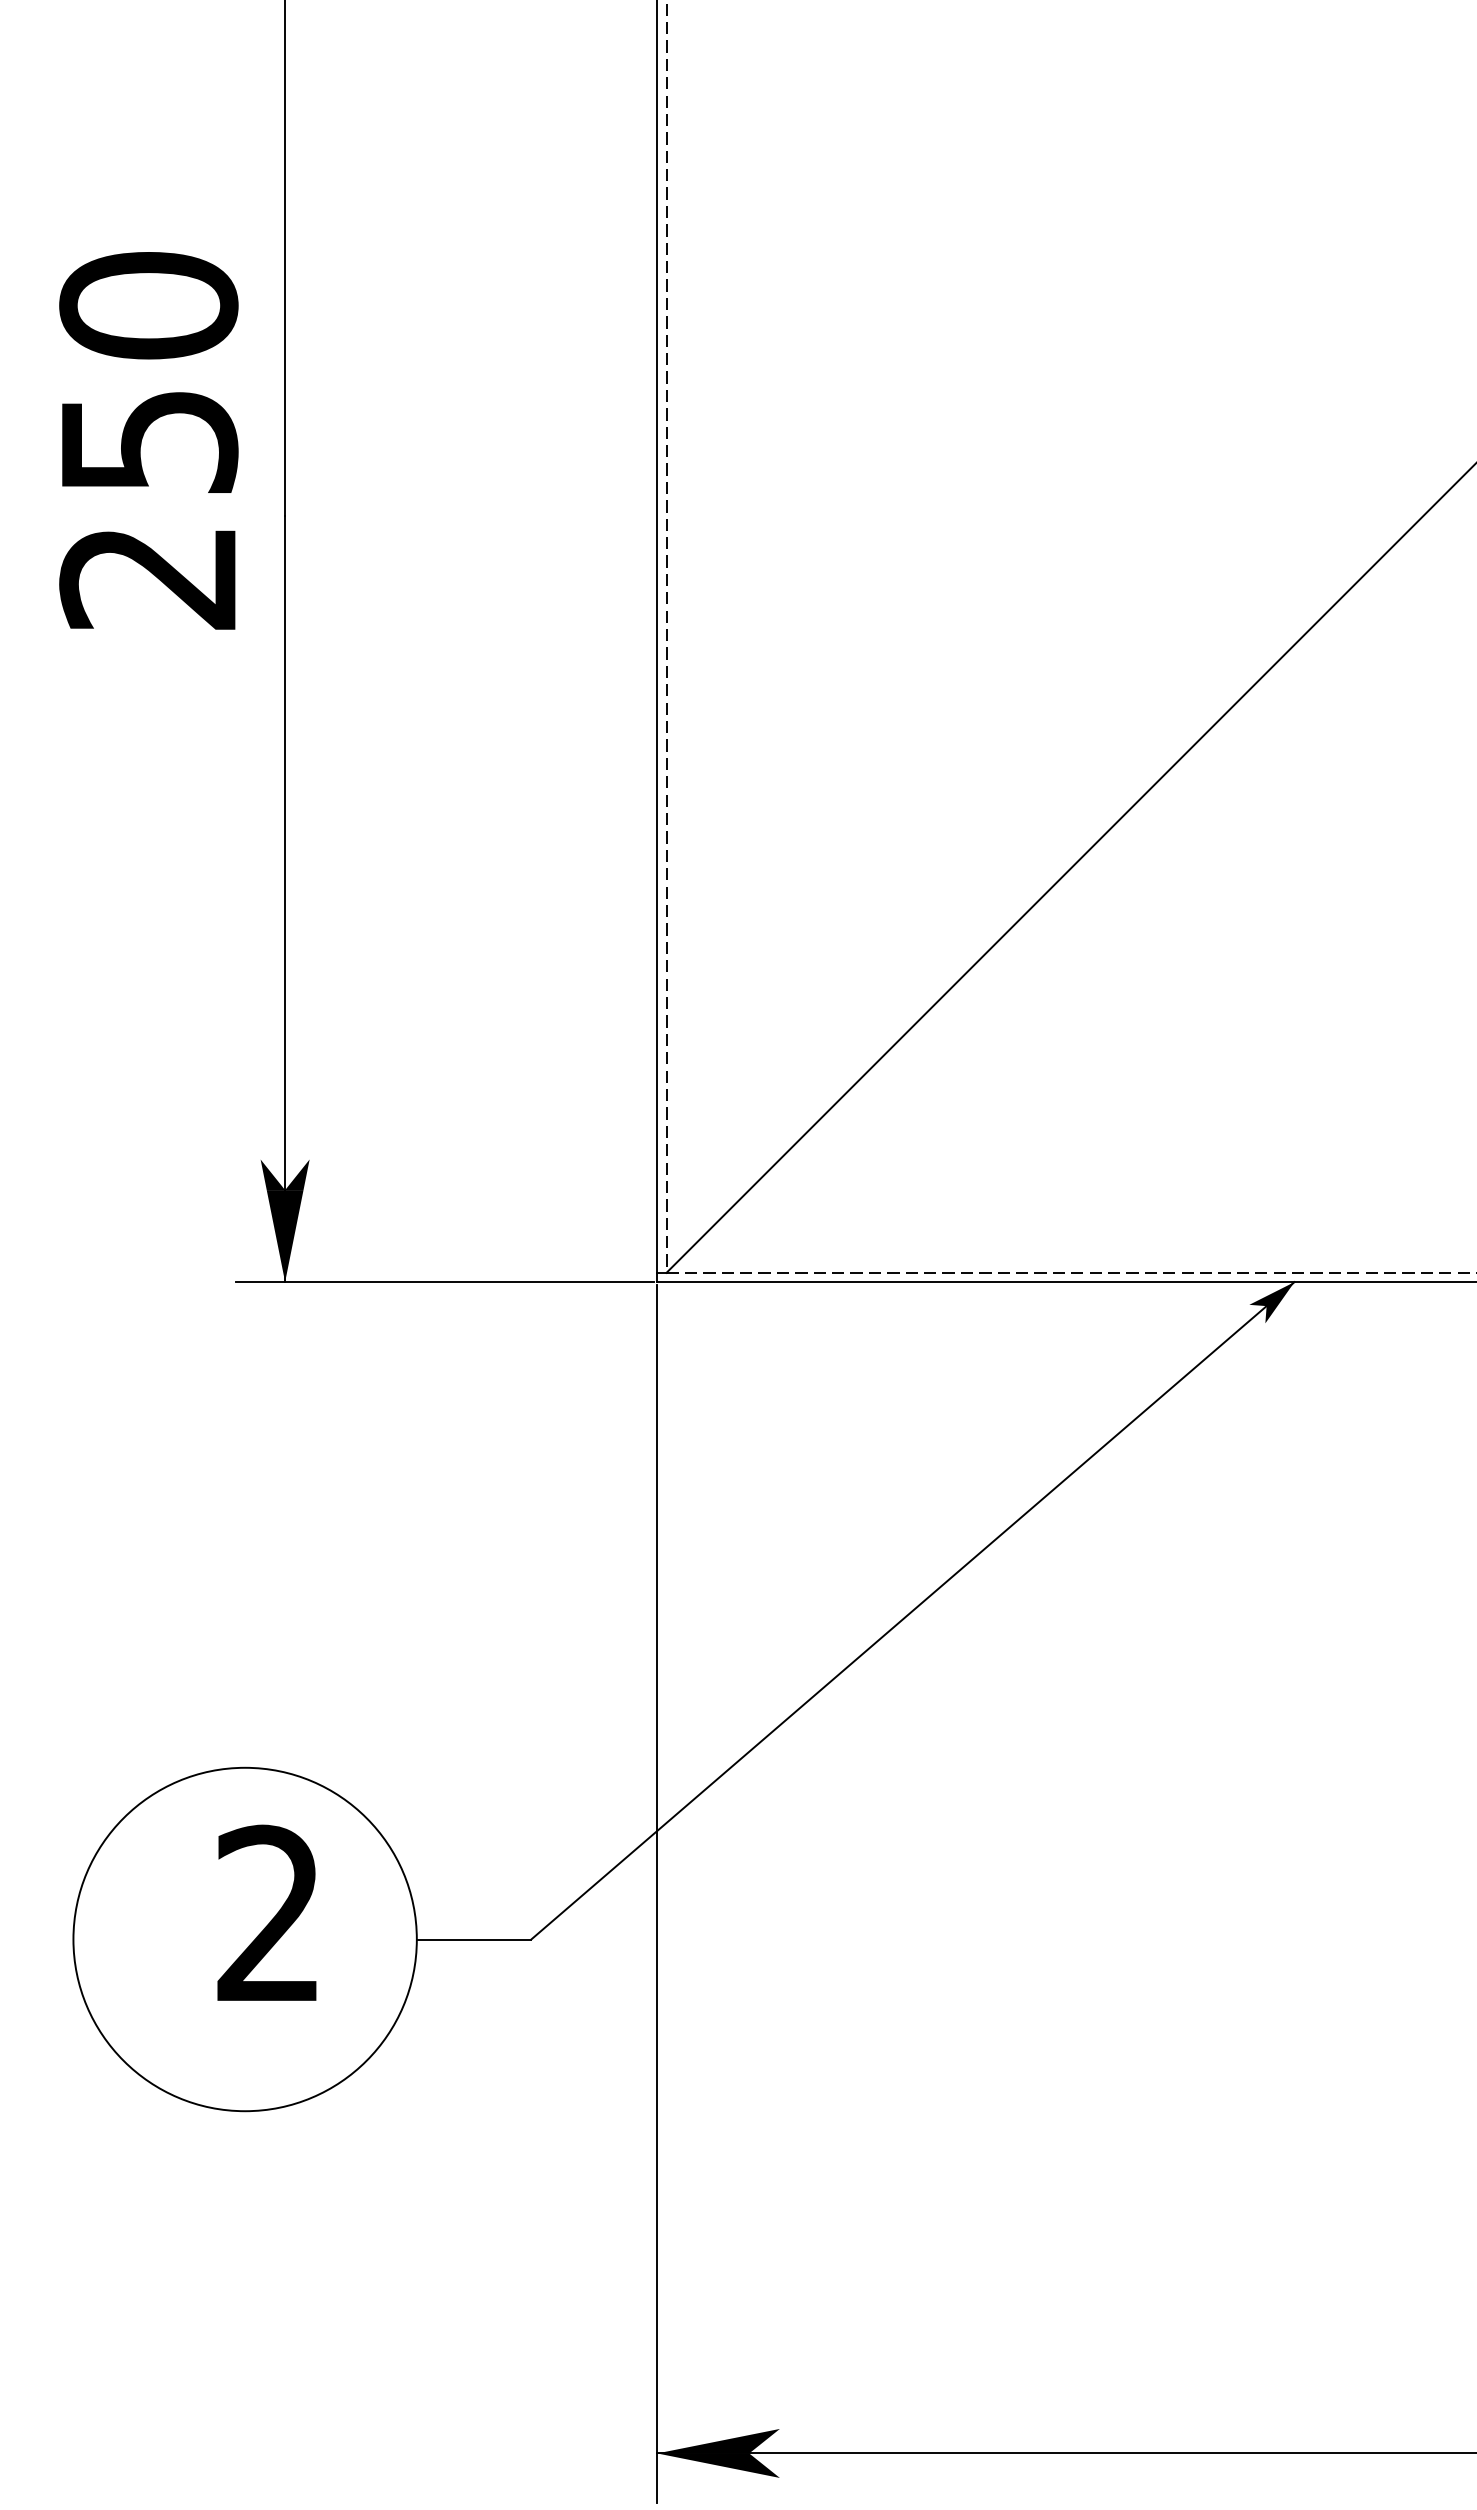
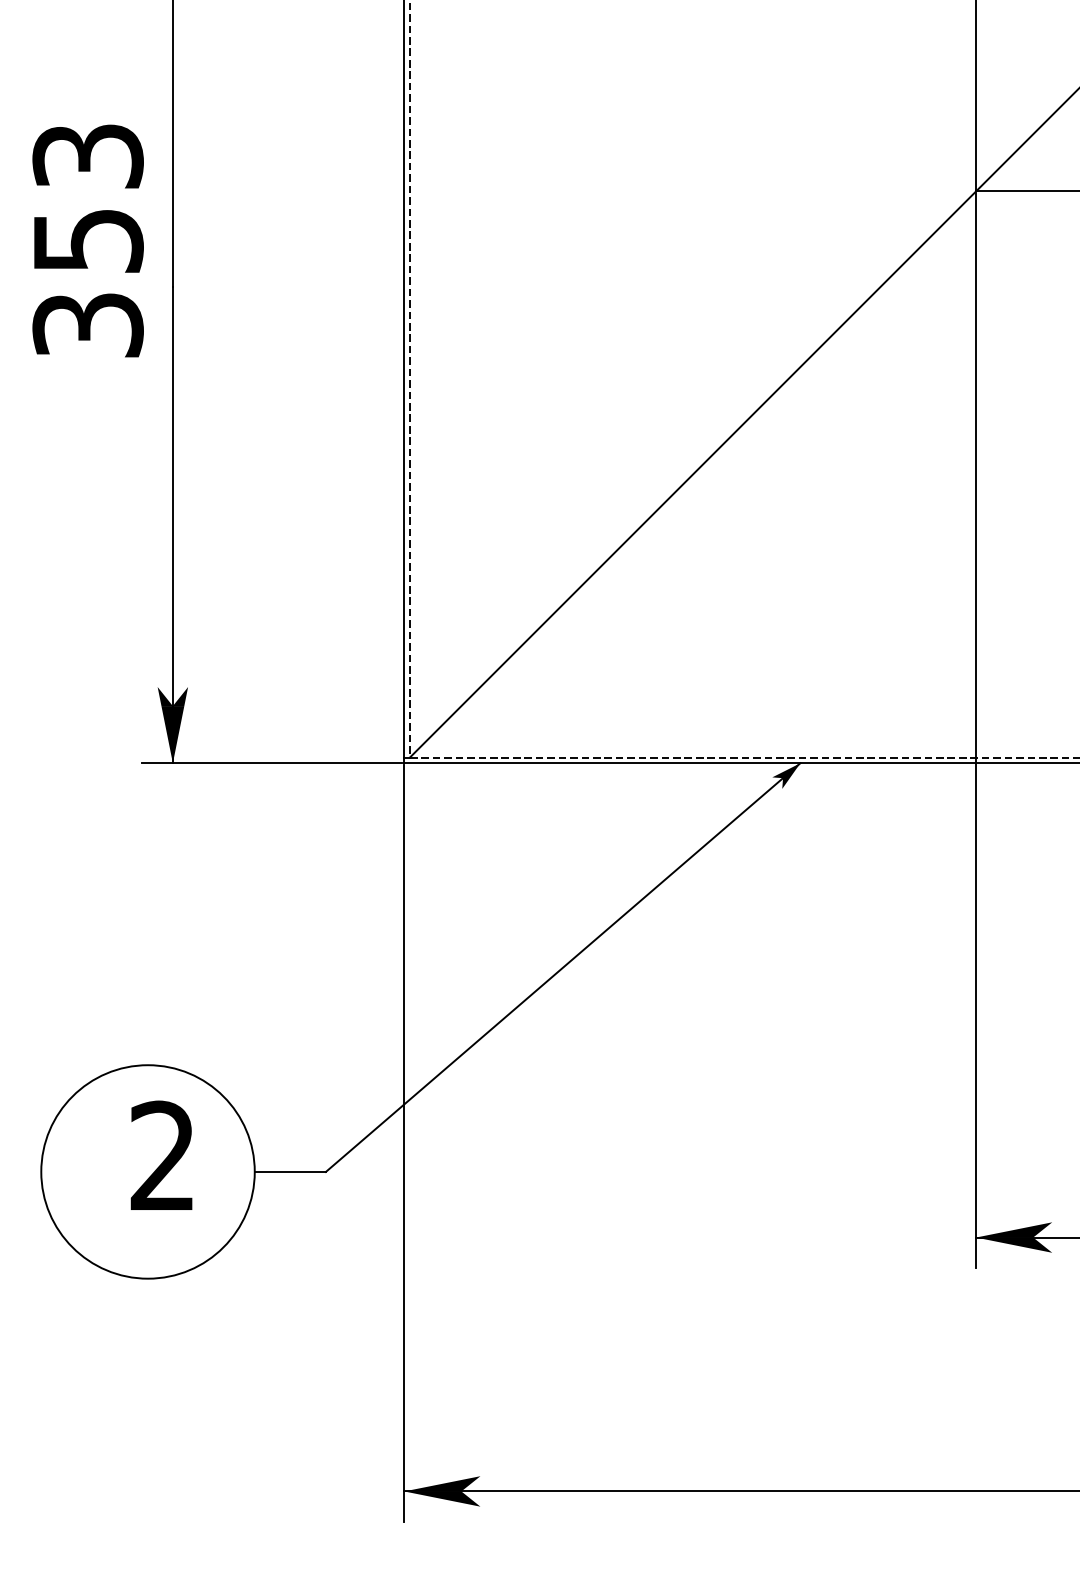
text: (147, 439) -> (87, 239), 250 -> 353

